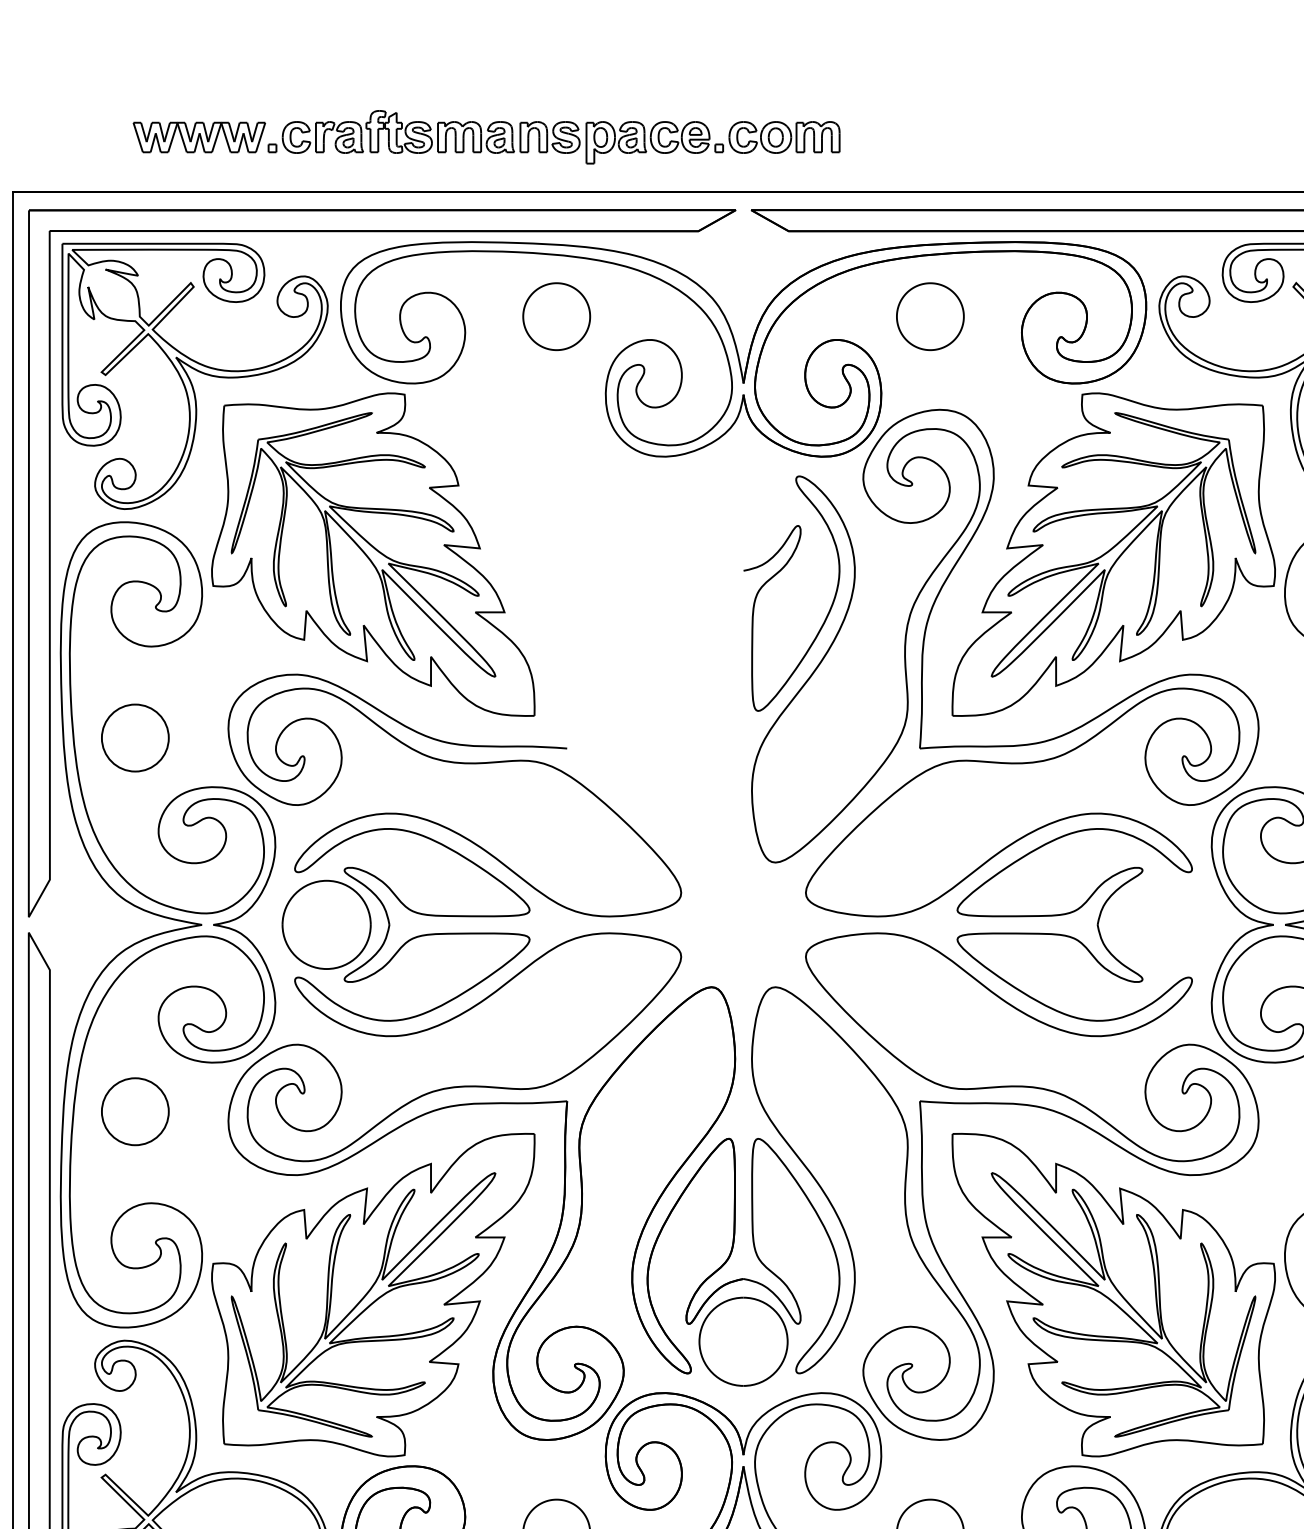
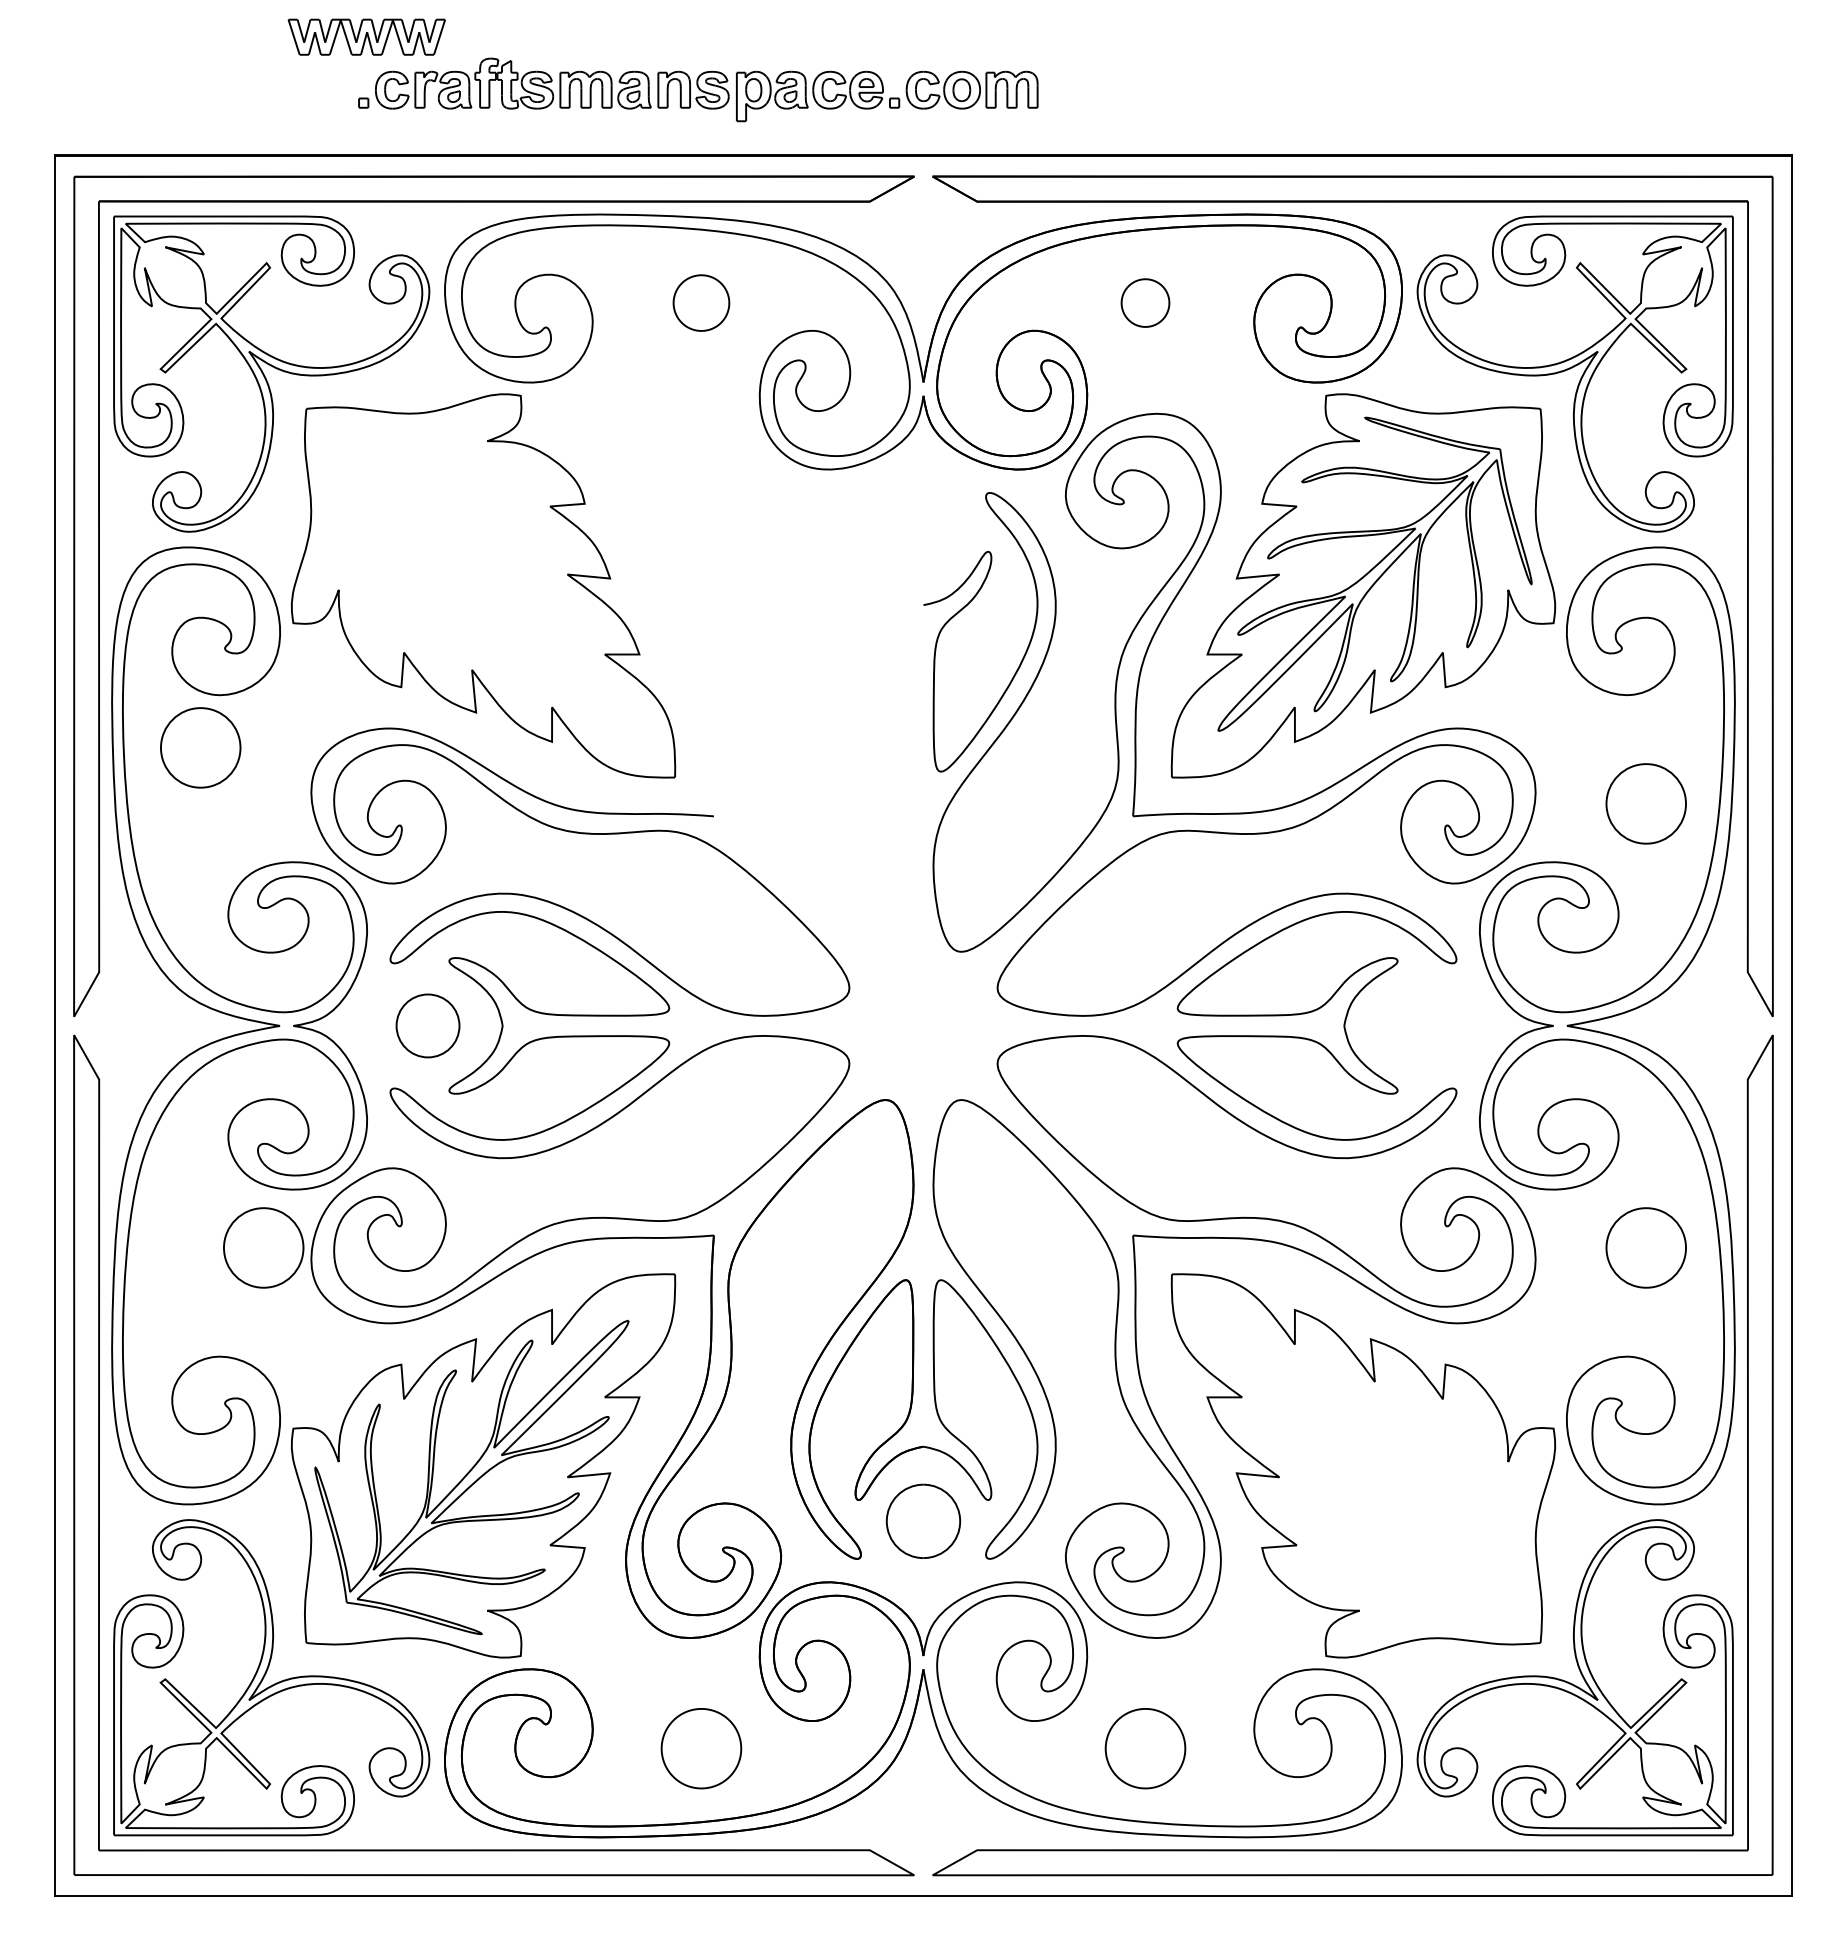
part: (199, 136) -> (366, 36), moved
part: (556, 316) -> (701, 302), size x0.7
part: (930, 316) -> (1145, 302), size x0.6
part: (363, 544) -> (471, 573), removed
part: (135, 737) -> (200, 747), moved
part: (326, 924) -> (427, 1025), size x0.6
part: (135, 1111) -> (263, 1247), moved
part: (1123, 1304) -> (1374, 1476), removed
part: (743, 1341) -> (923, 1521), size x0.7

